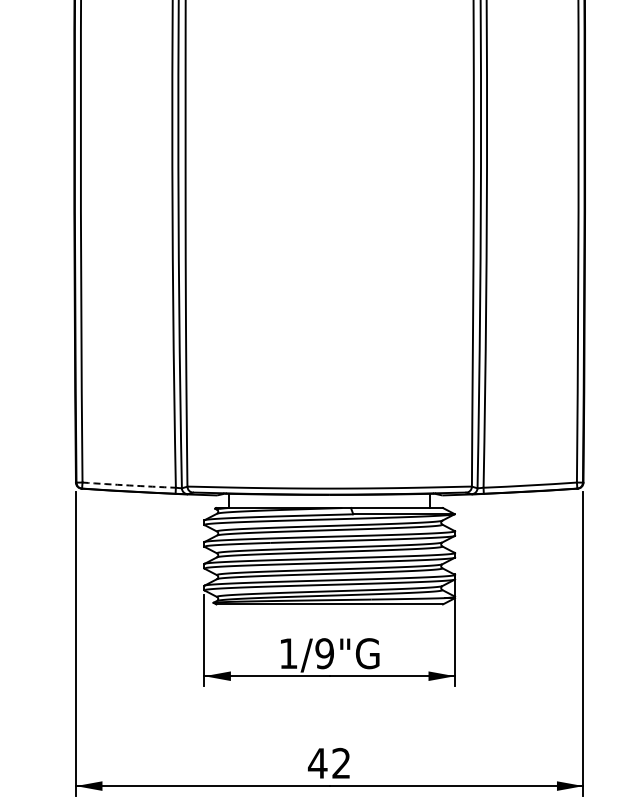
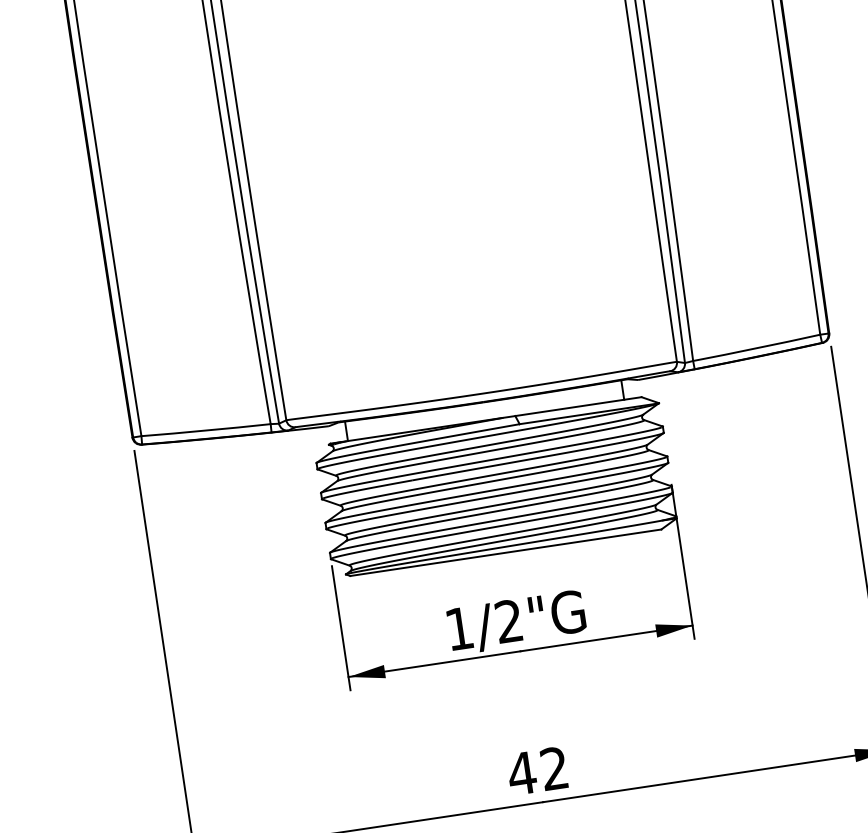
arc: (129, 485) -> (206, 430), dashed -> solid
text: (324, 653) -> (508, 621), 1/9"G -> 1/2"G

